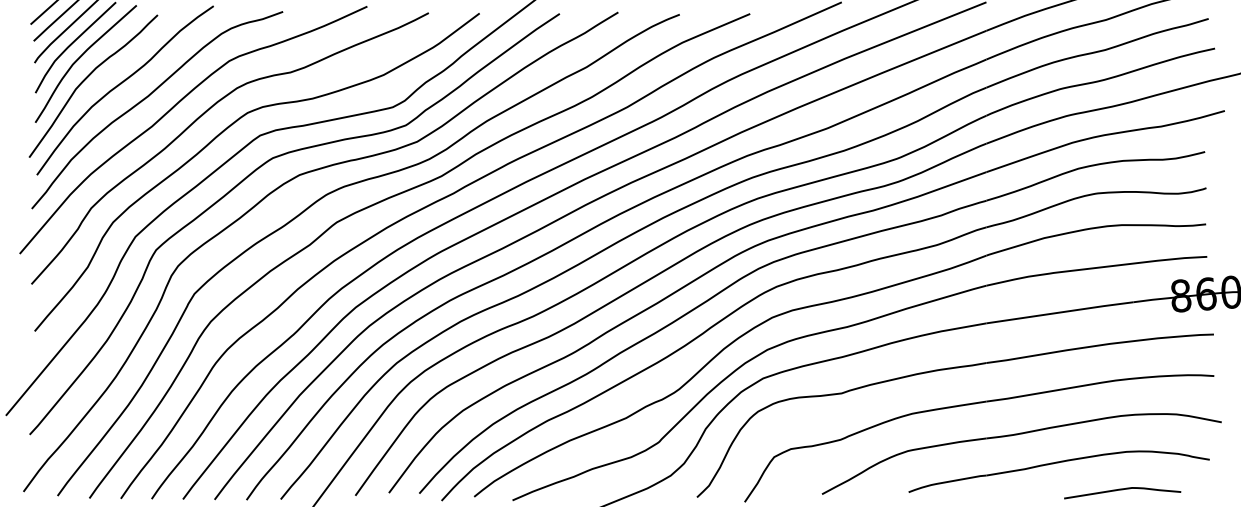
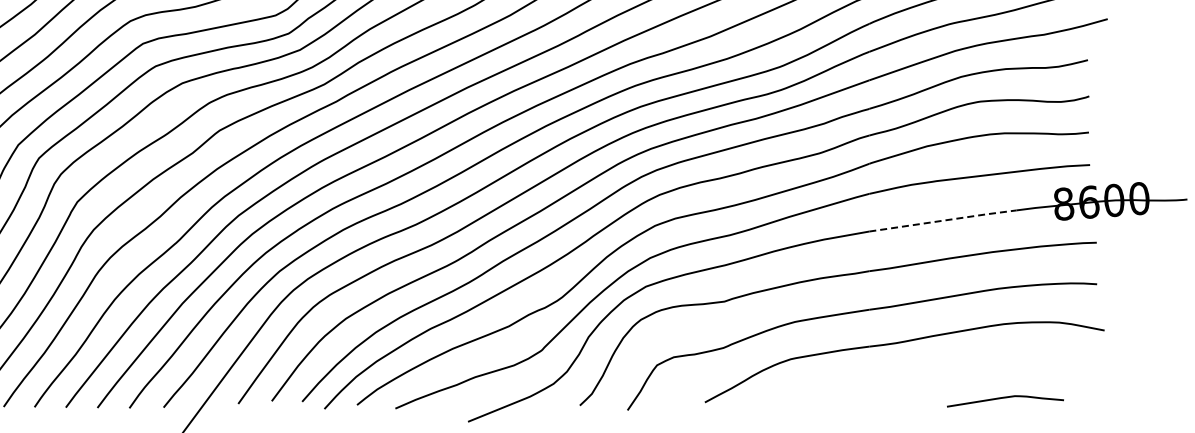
line: (1061, 312) -> (944, 220), solid -> dashed
part: (1058, 463) -> (941, 371), removed

